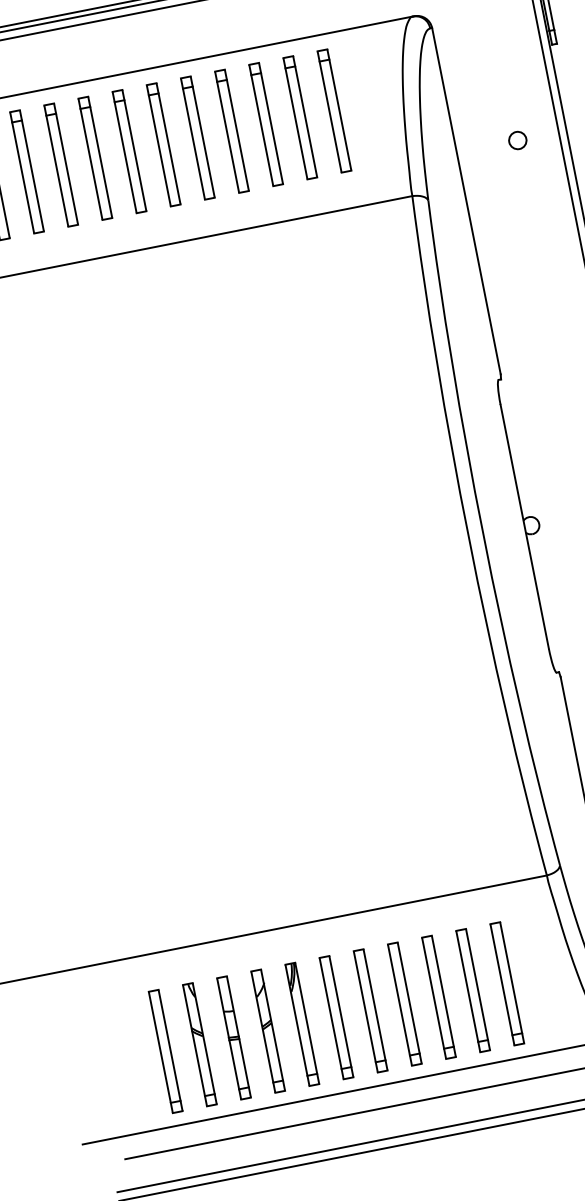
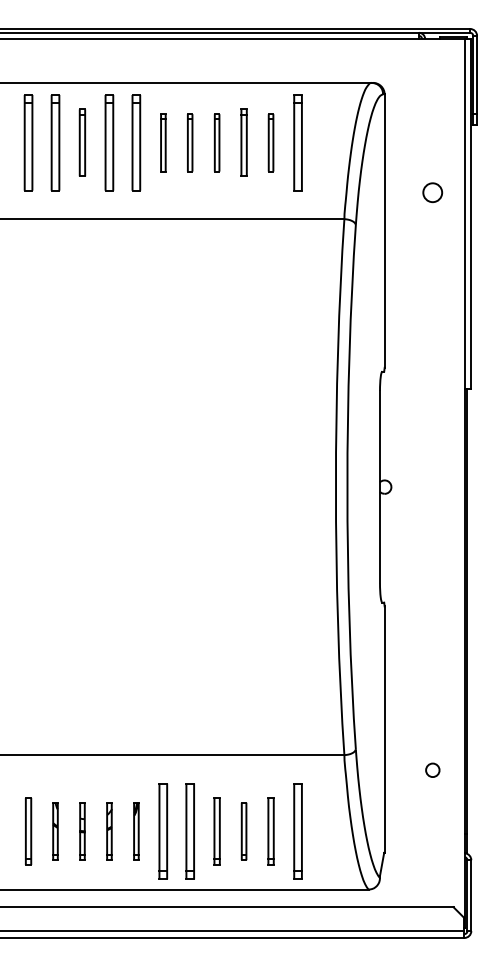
part: (299, 117) -> (270, 142), size x0.6
part: (265, 124) -> (243, 142), size x0.7
part: (231, 131) -> (216, 142), size x0.6
part: (196, 137) -> (189, 142), size x0.6
circle: (517, 140) -> (432, 192), size x1.4
part: (163, 144) -> (163, 142), size x0.6
part: (61, 164) -> (82, 142), size x0.7
part: (472, 990) -> (270, 831), size x0.7
part: (438, 997) -> (243, 831), size x0.6
part: (403, 1004) -> (216, 831), size x0.7
part: (302, 1024) -> (136, 831), size x0.6
part: (268, 1031) -> (109, 831), size x0.6
part: (234, 1037) -> (82, 831), size x0.6
part: (199, 1044) -> (55, 831), size x0.6
part: (165, 1051) -> (28, 831), size x0.7

